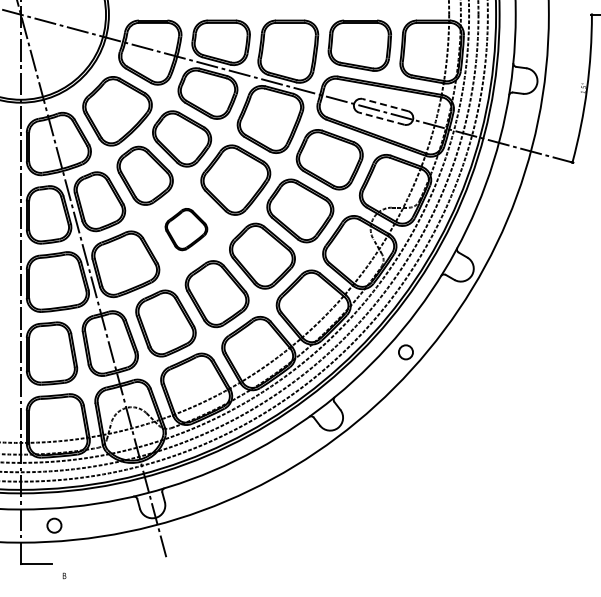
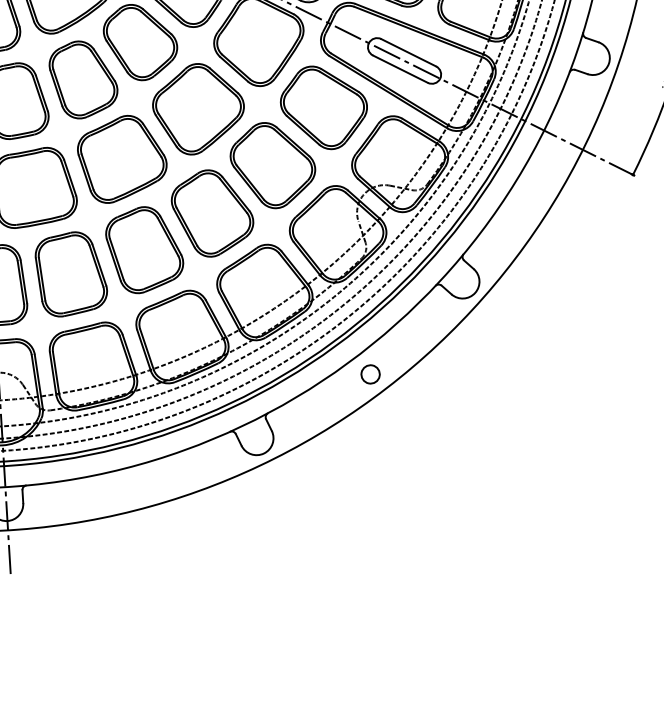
line: (384, 104) -> (407, 51), dashed -> solid
line: (381, 118) -> (400, 68), dashed -> solid
part: (186, 229) -> (121, 160), size x1.67

